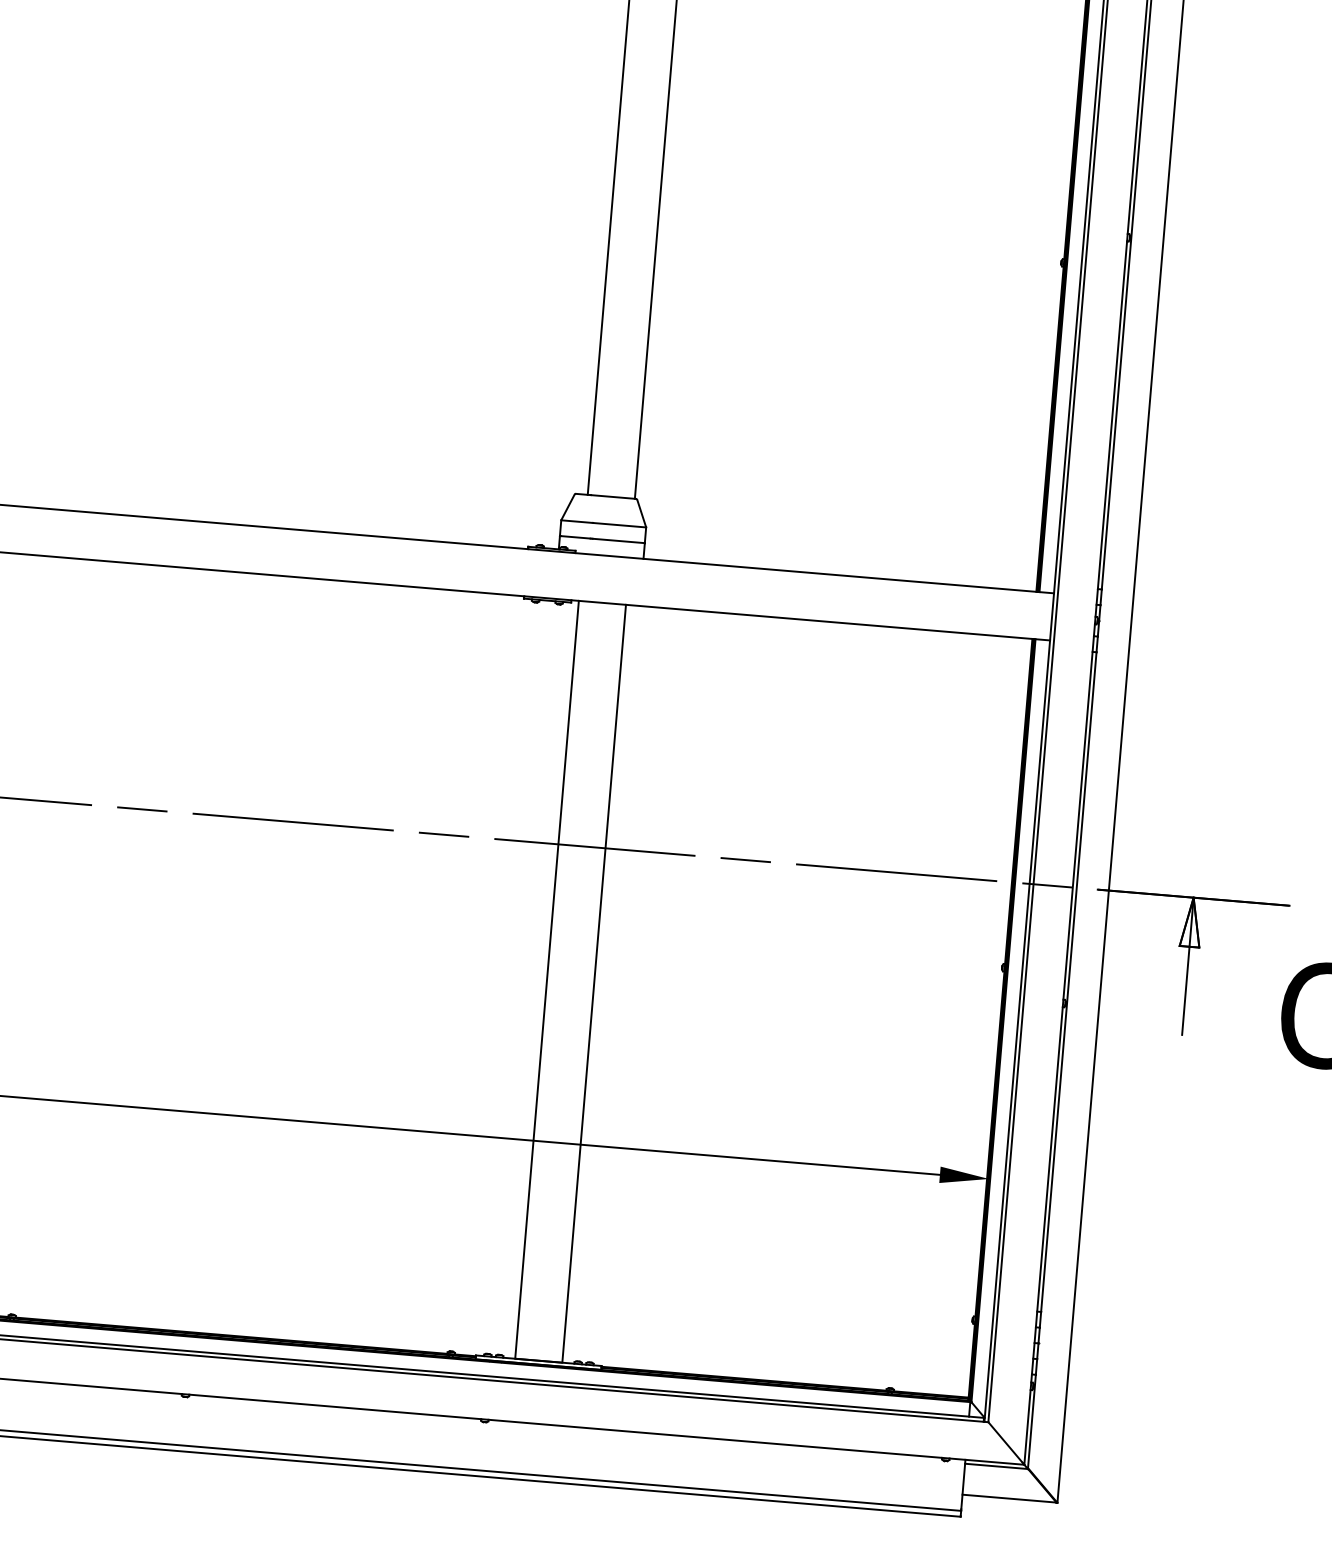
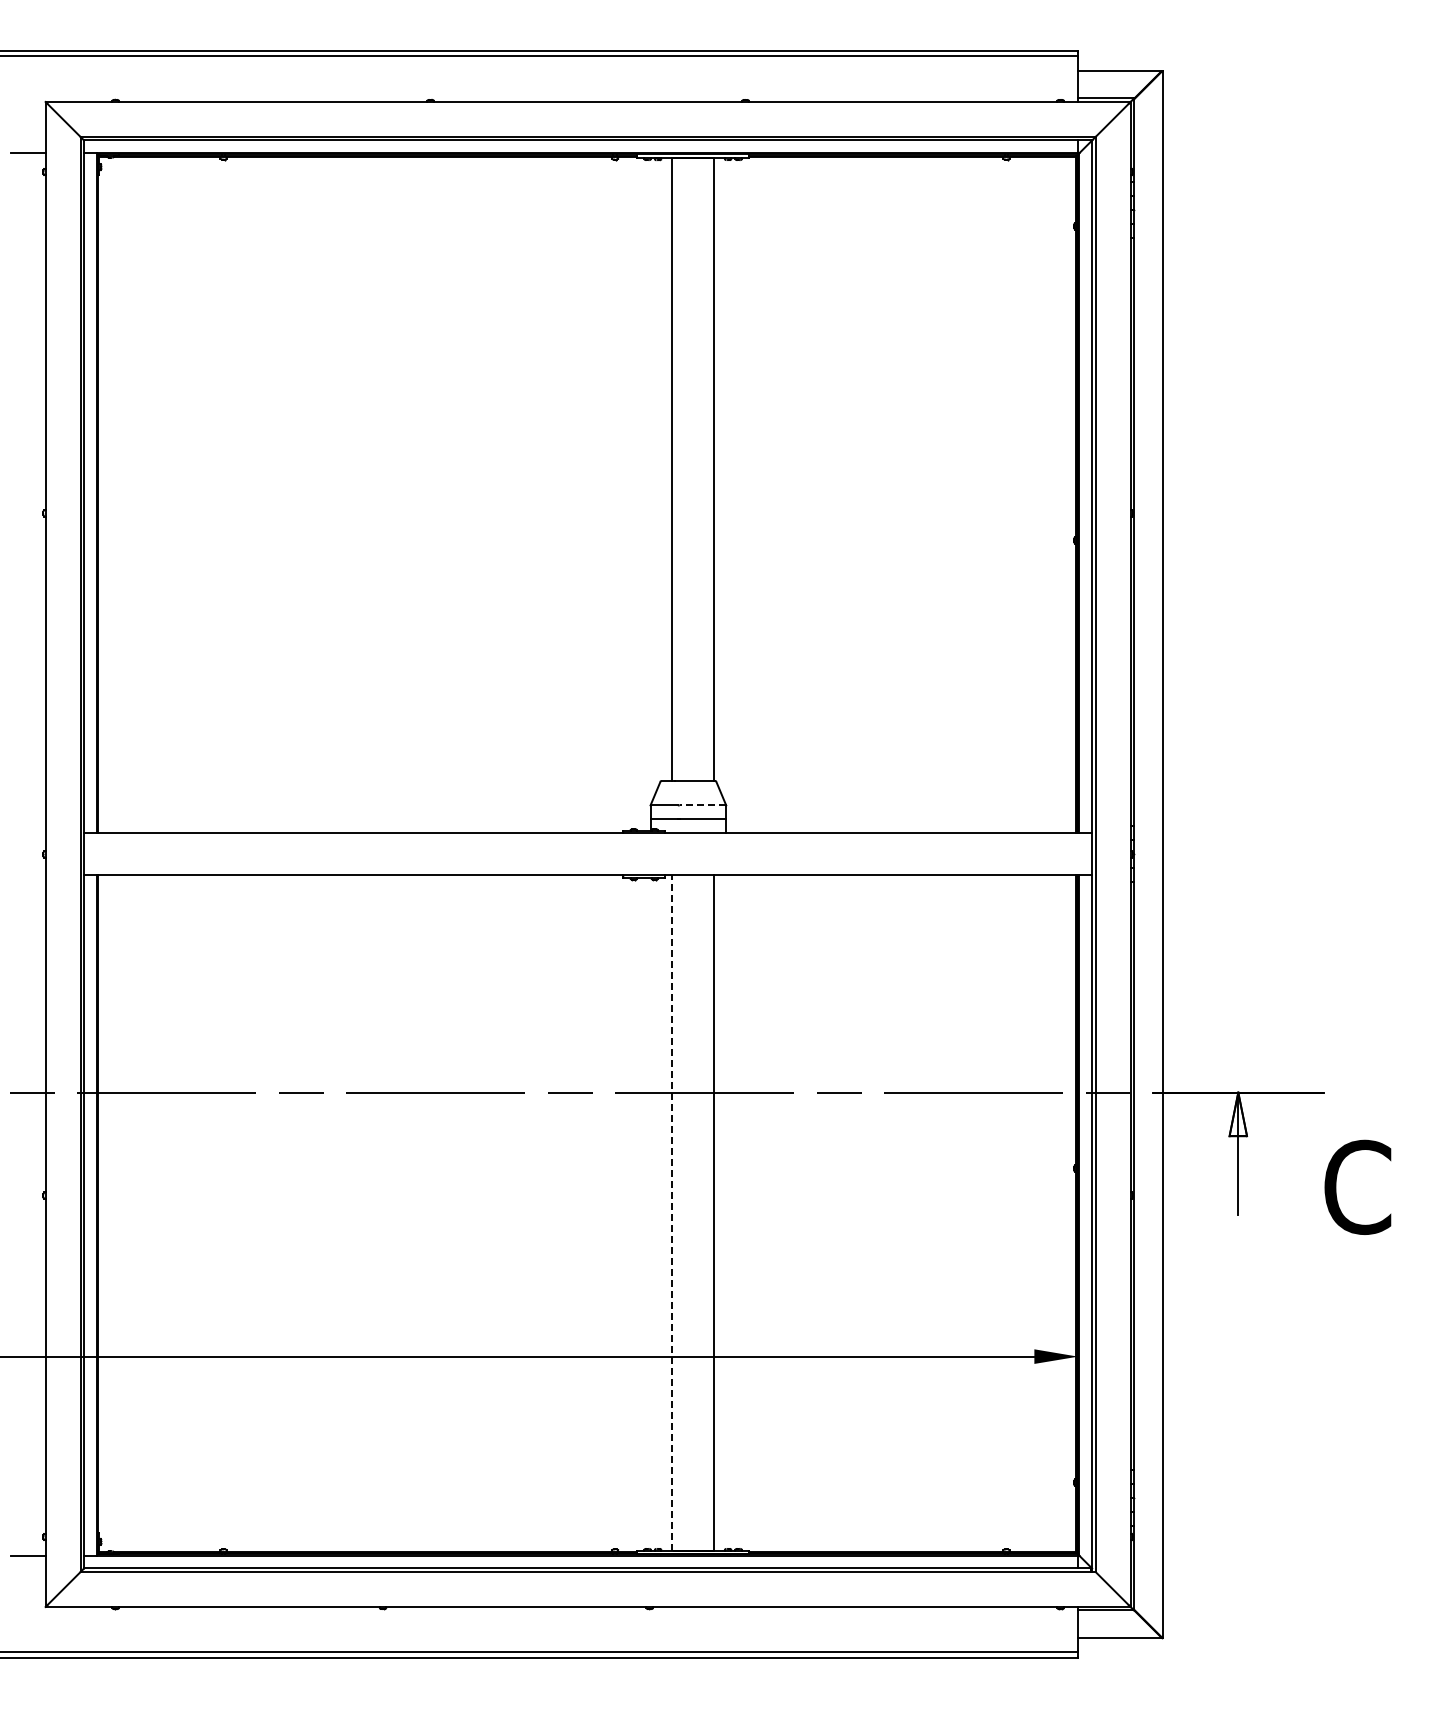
line: (619, 525) -> (702, 805), solid -> dashed
line: (547, 980) -> (672, 1213), solid -> dashed

